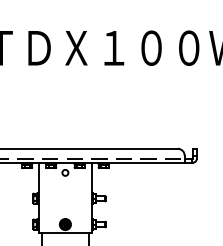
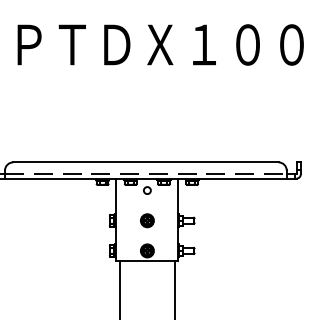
part: (65, 198) -> (147, 220), added

